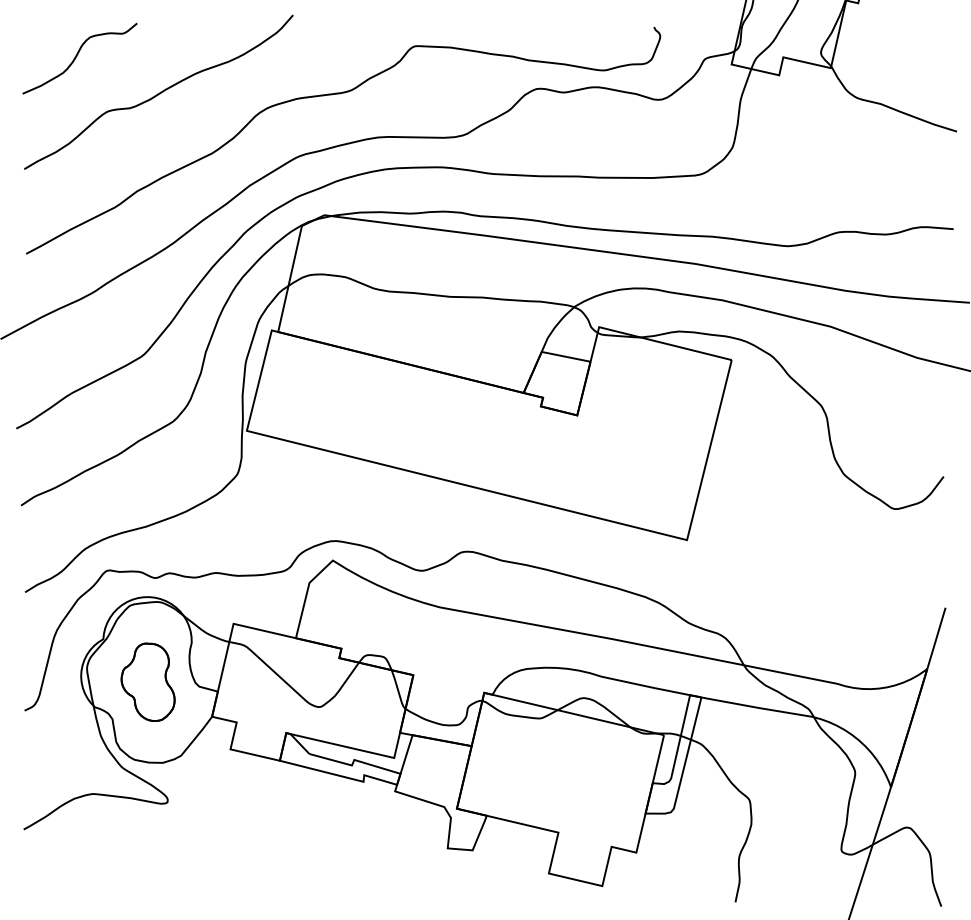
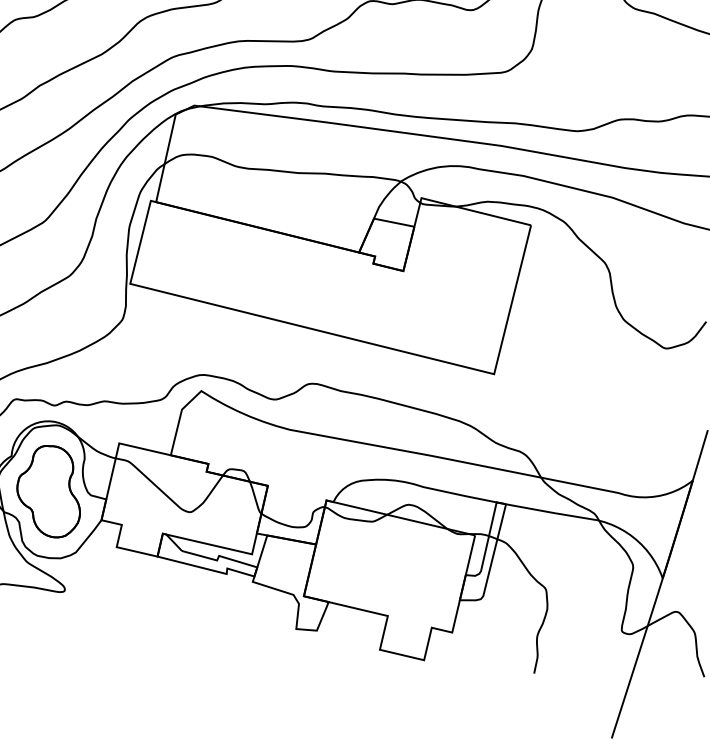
part: (147, 682) -> (48, 491), size x1.43

